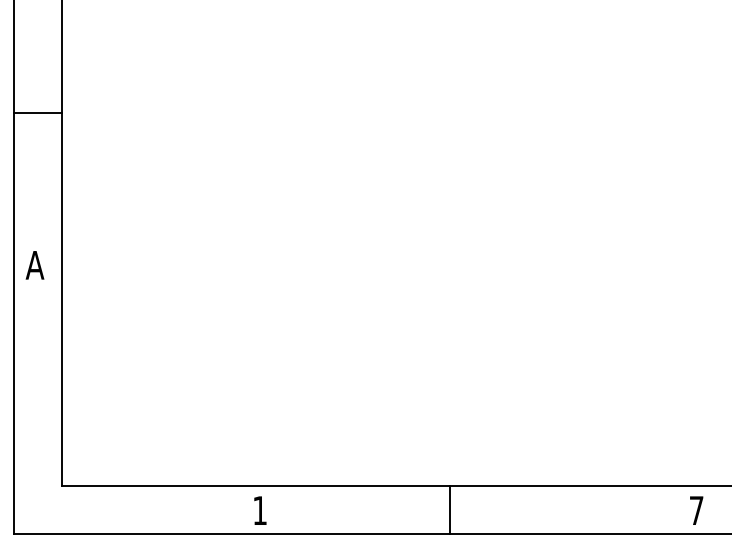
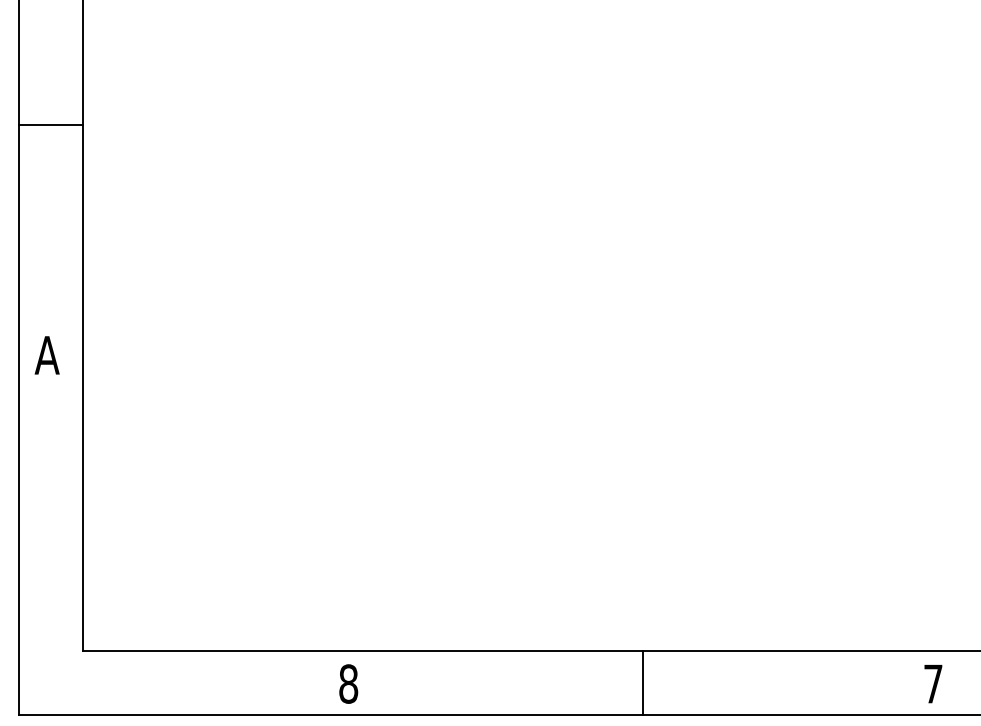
line: (37, 112) -> (50, 124), moved
line: (450, 509) -> (643, 682), moved
text: (259, 510) -> (348, 683), 1 -> 8

